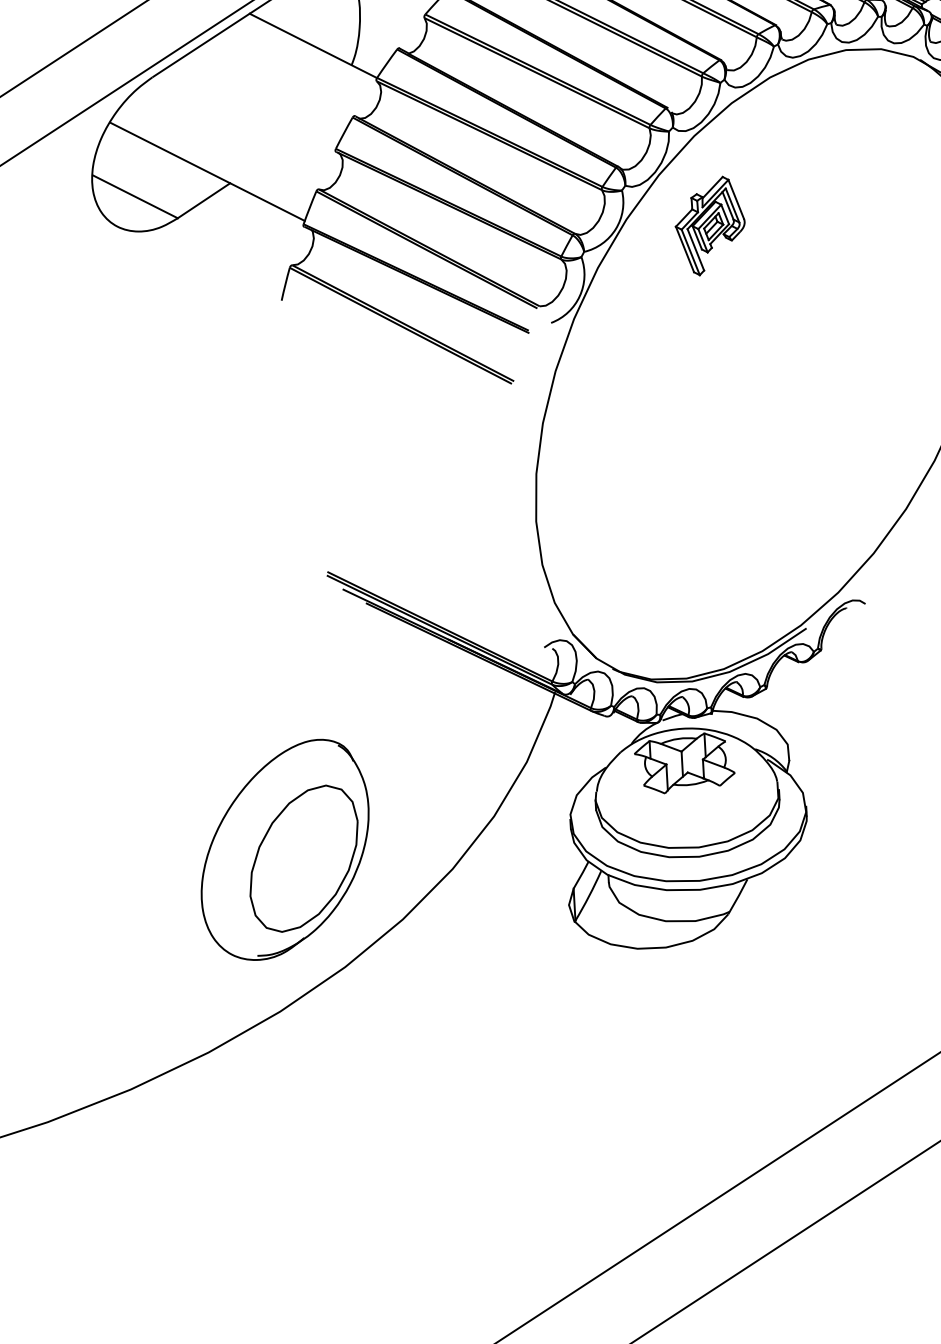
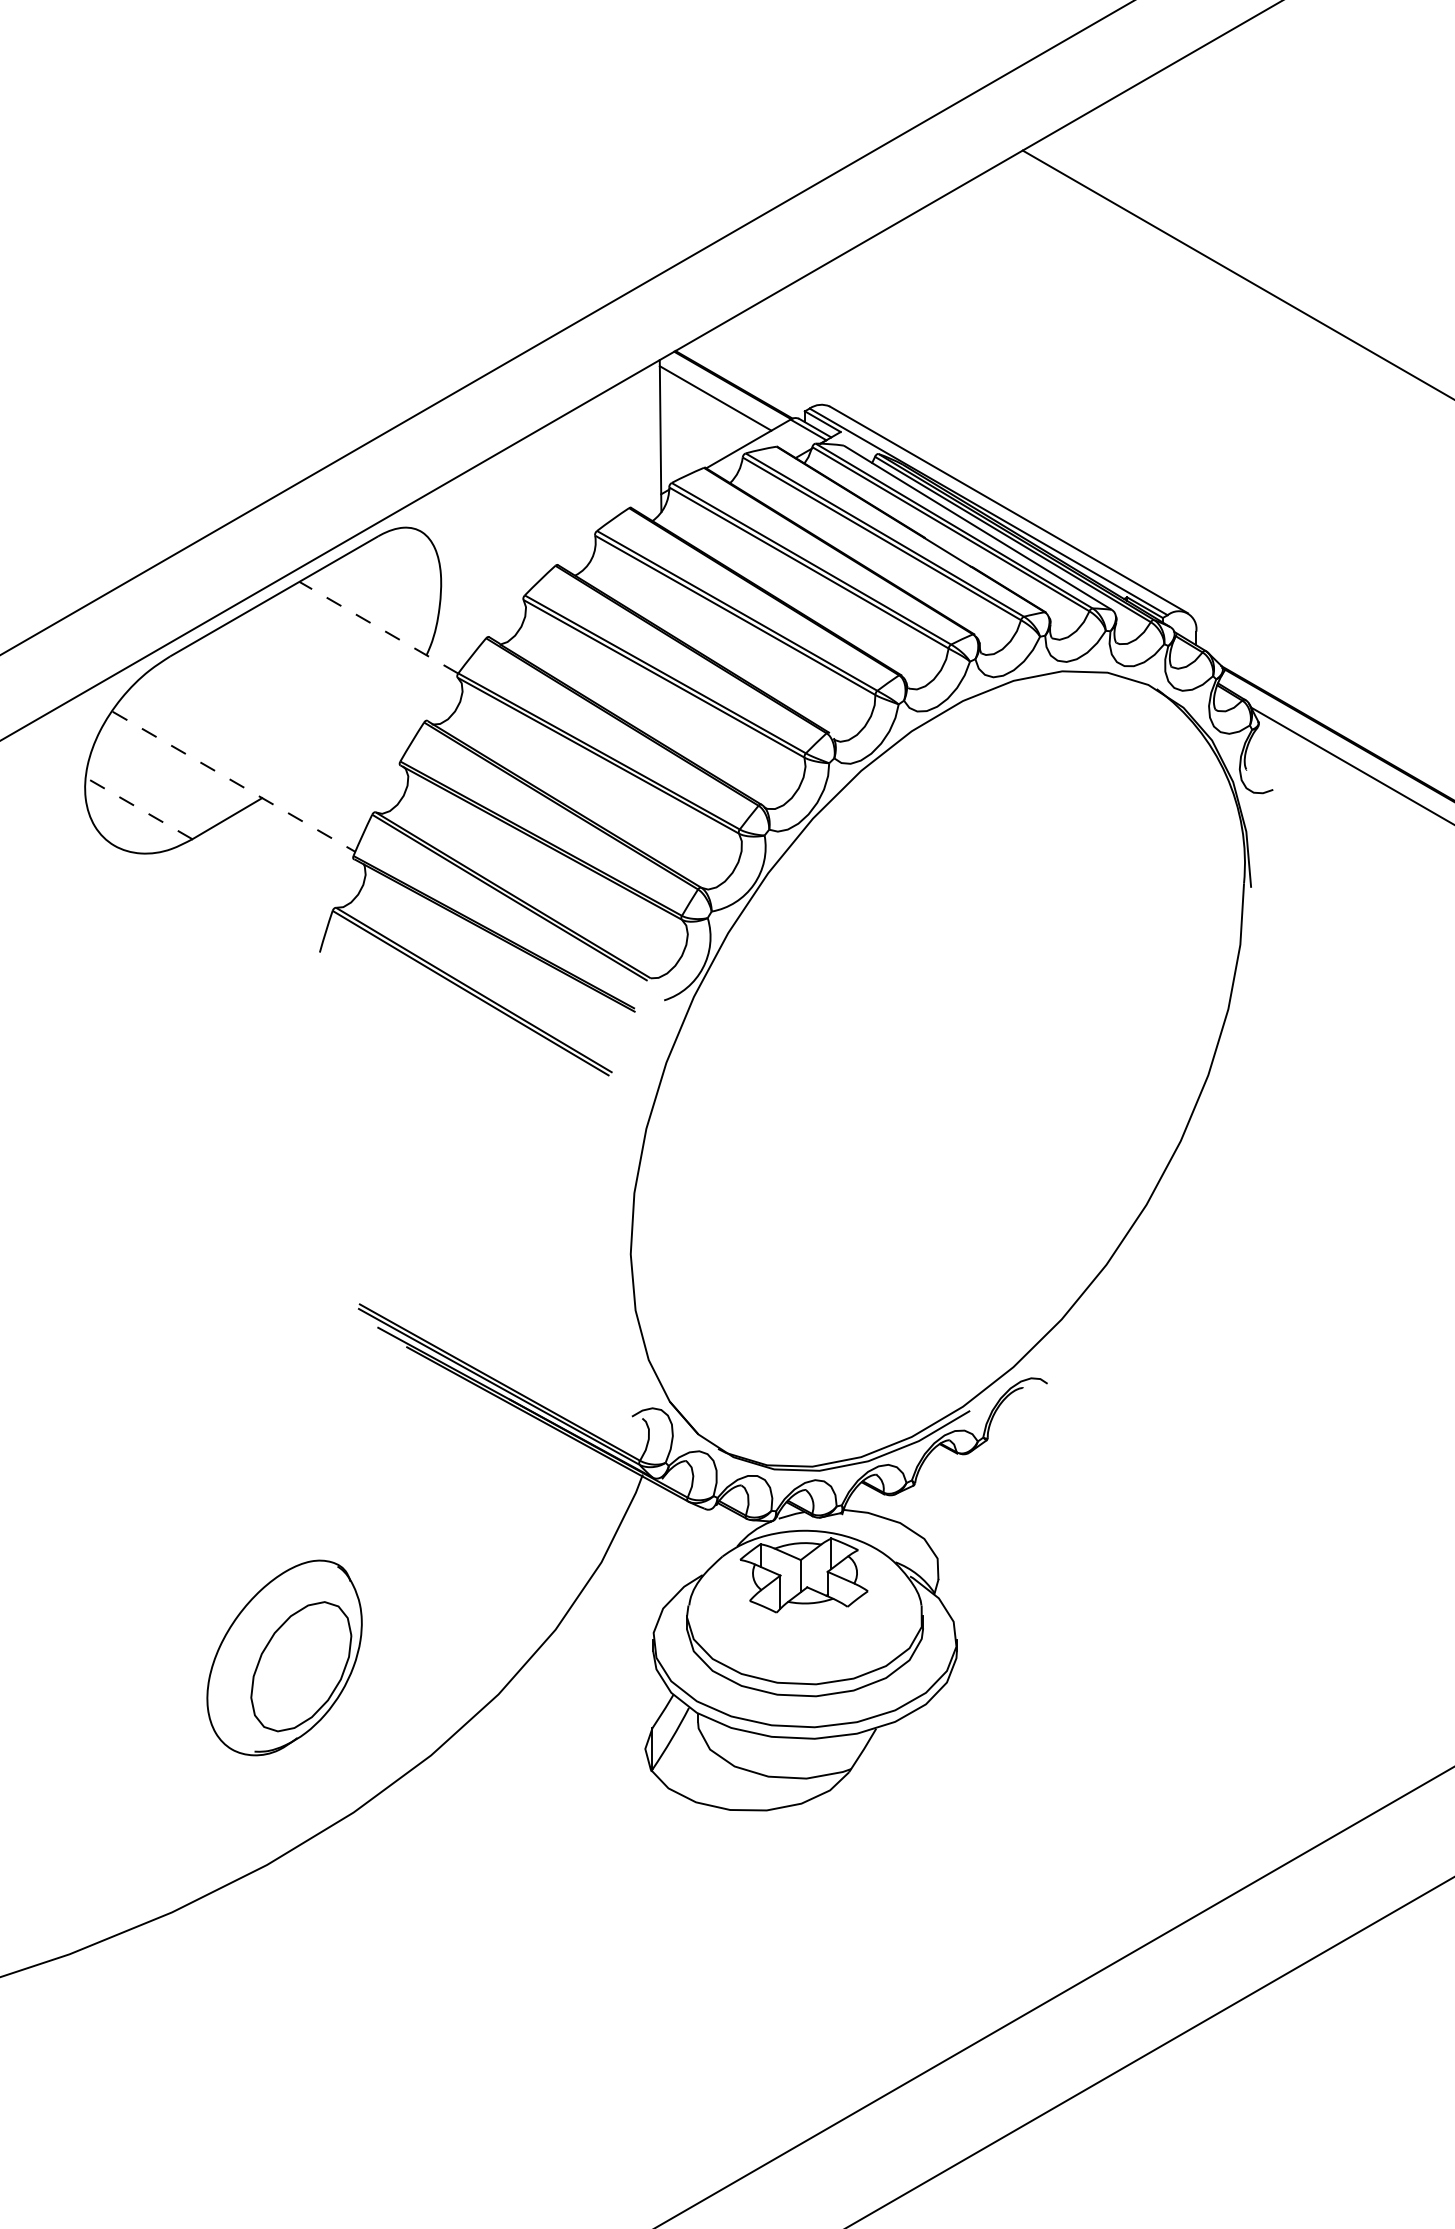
line: (313, 45) -> (378, 627), solid -> dashed
line: (208, 172) -> (234, 782), solid -> dashed
line: (135, 196) -> (139, 808), solid -> dashed
part: (710, 226) -> (875, 887), removed
part: (284, 849) -> (284, 1657), size x0.7

